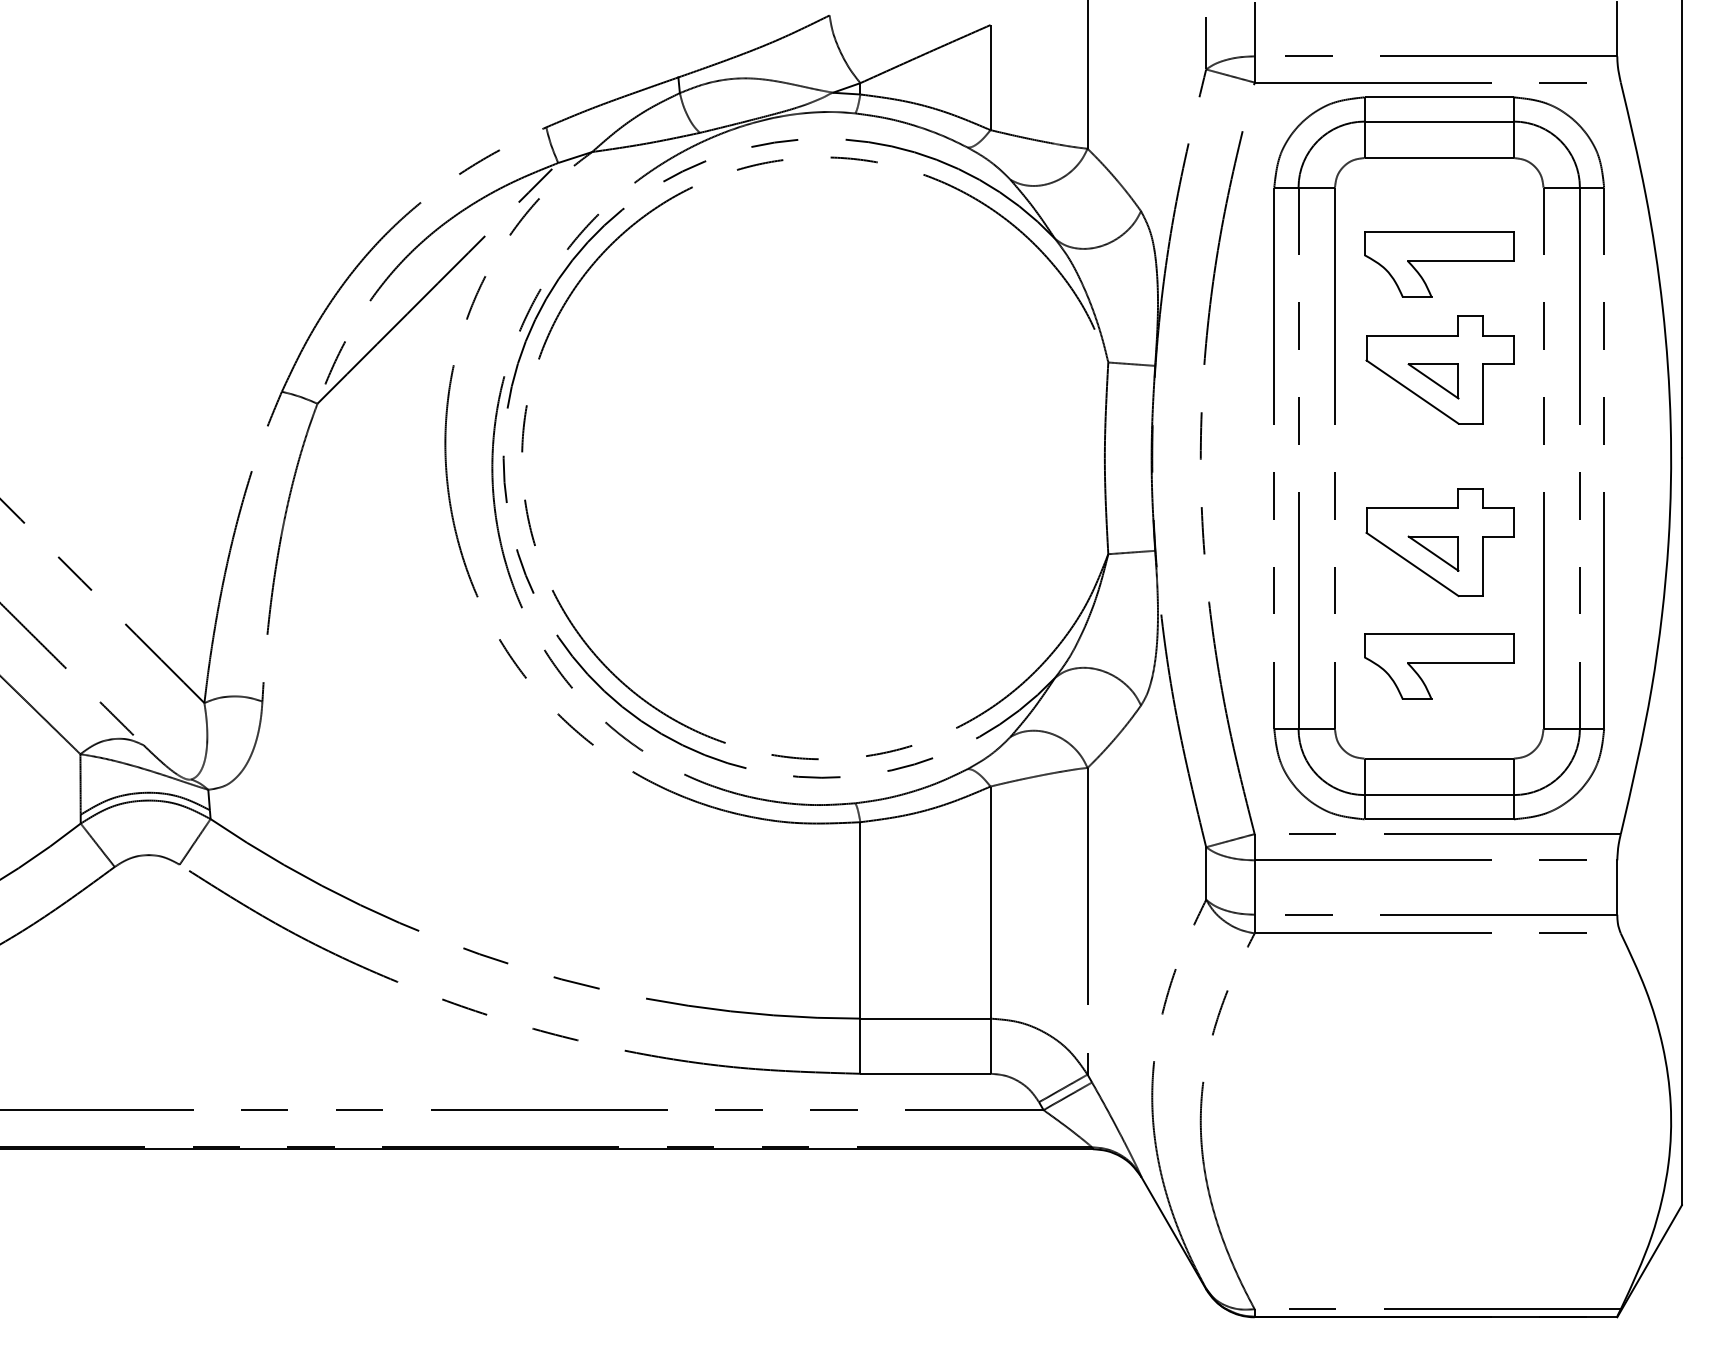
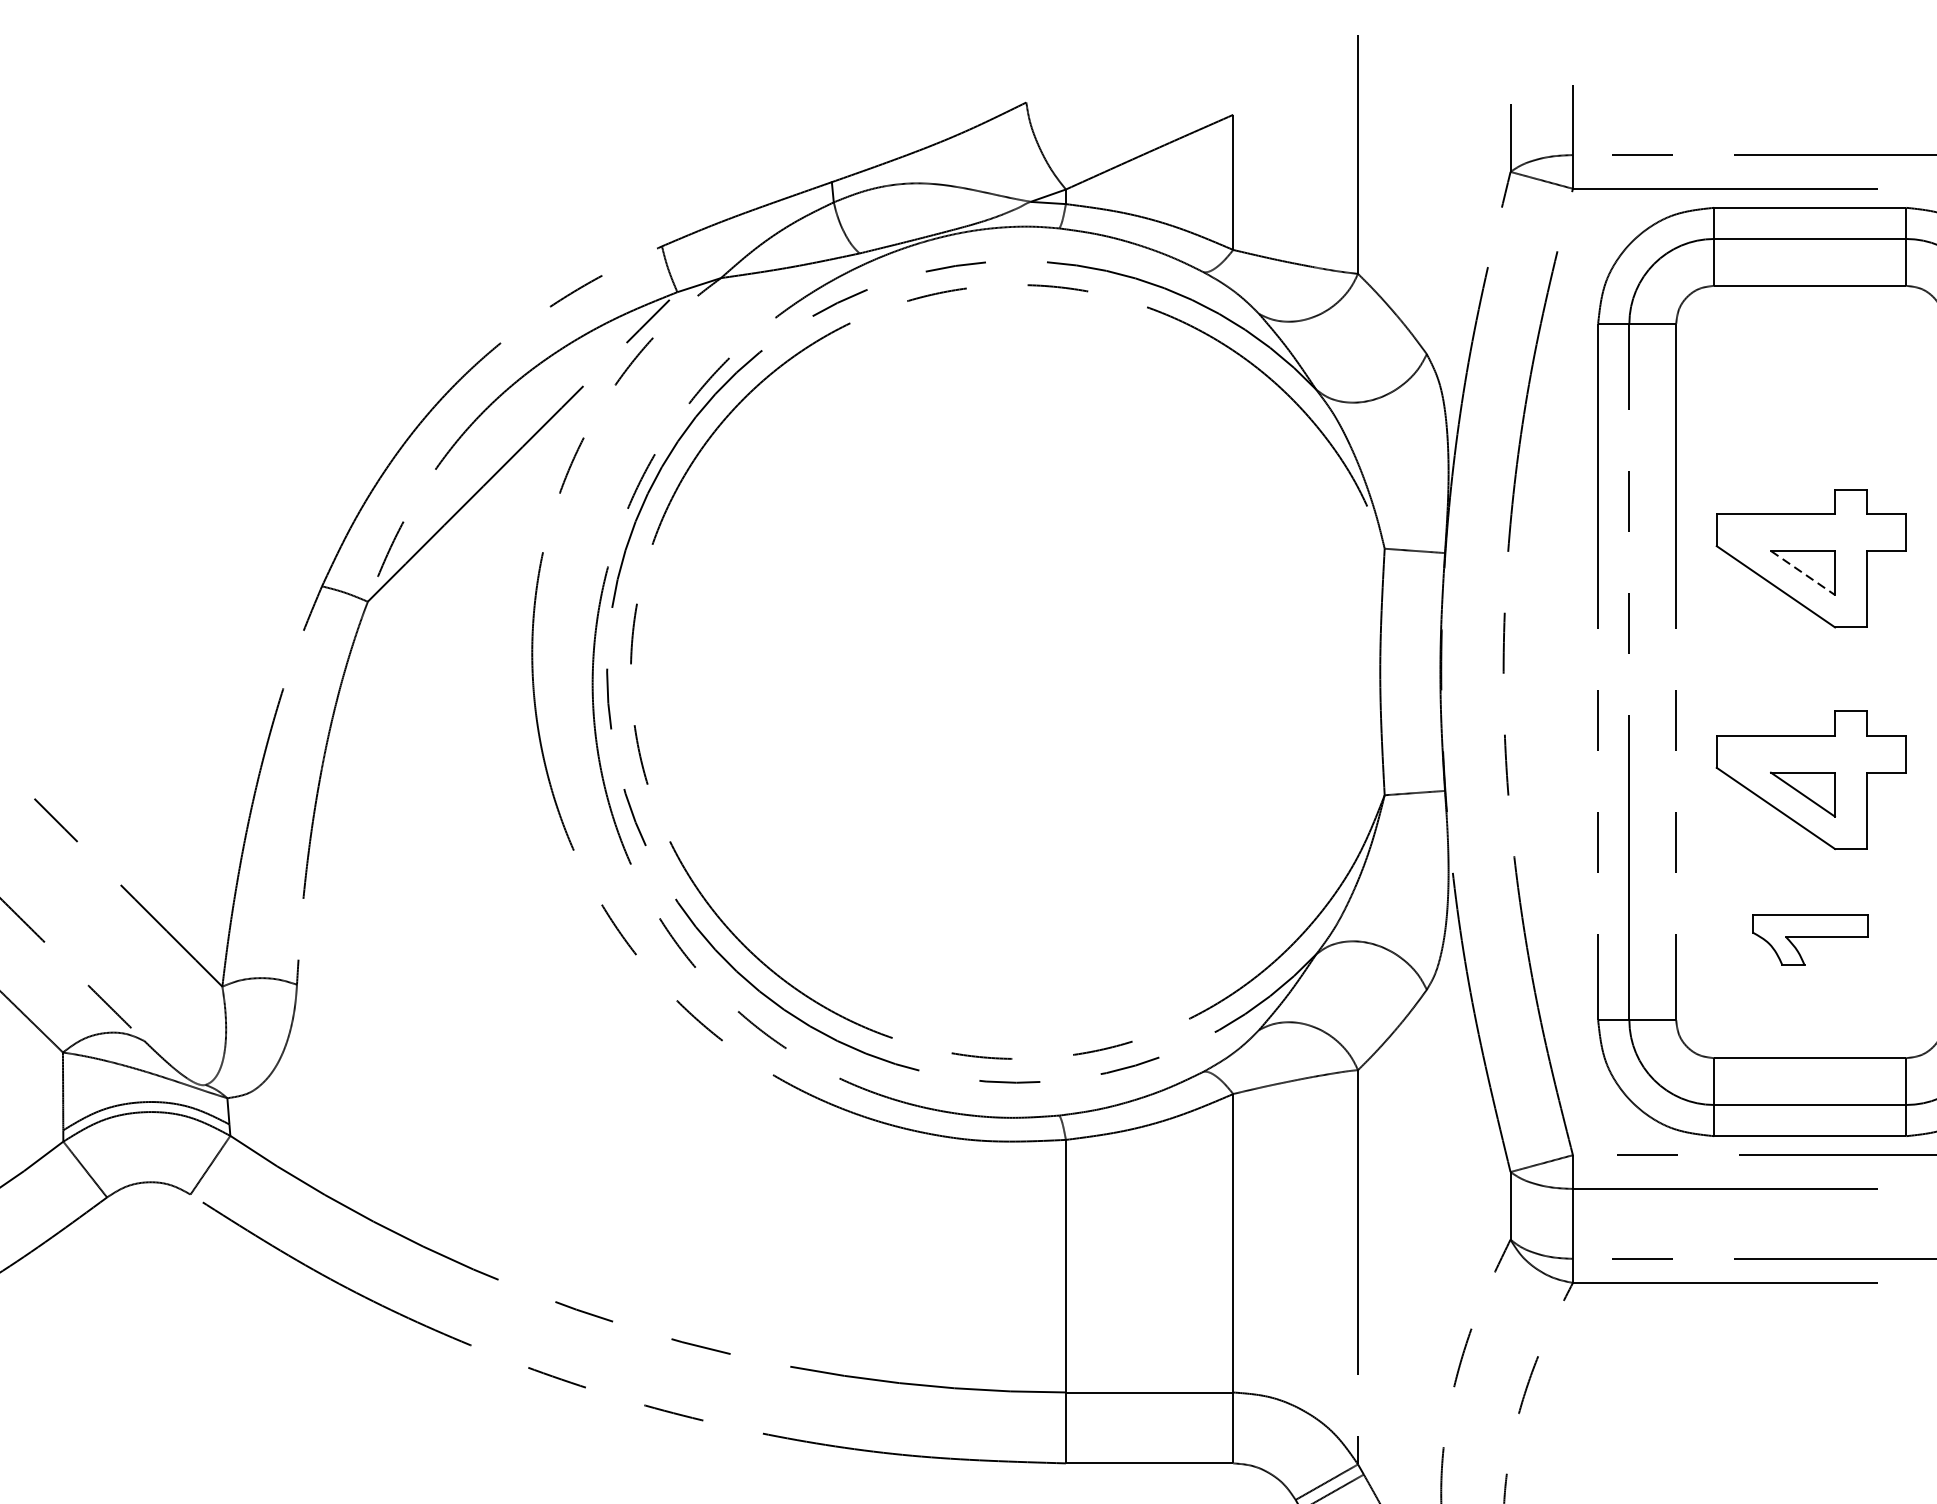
part: (1439, 264) -> (1810, 422), removed
line: (1434, 381) -> (1804, 573), solid -> dashed
part: (1439, 666) -> (1810, 939), size x0.6

